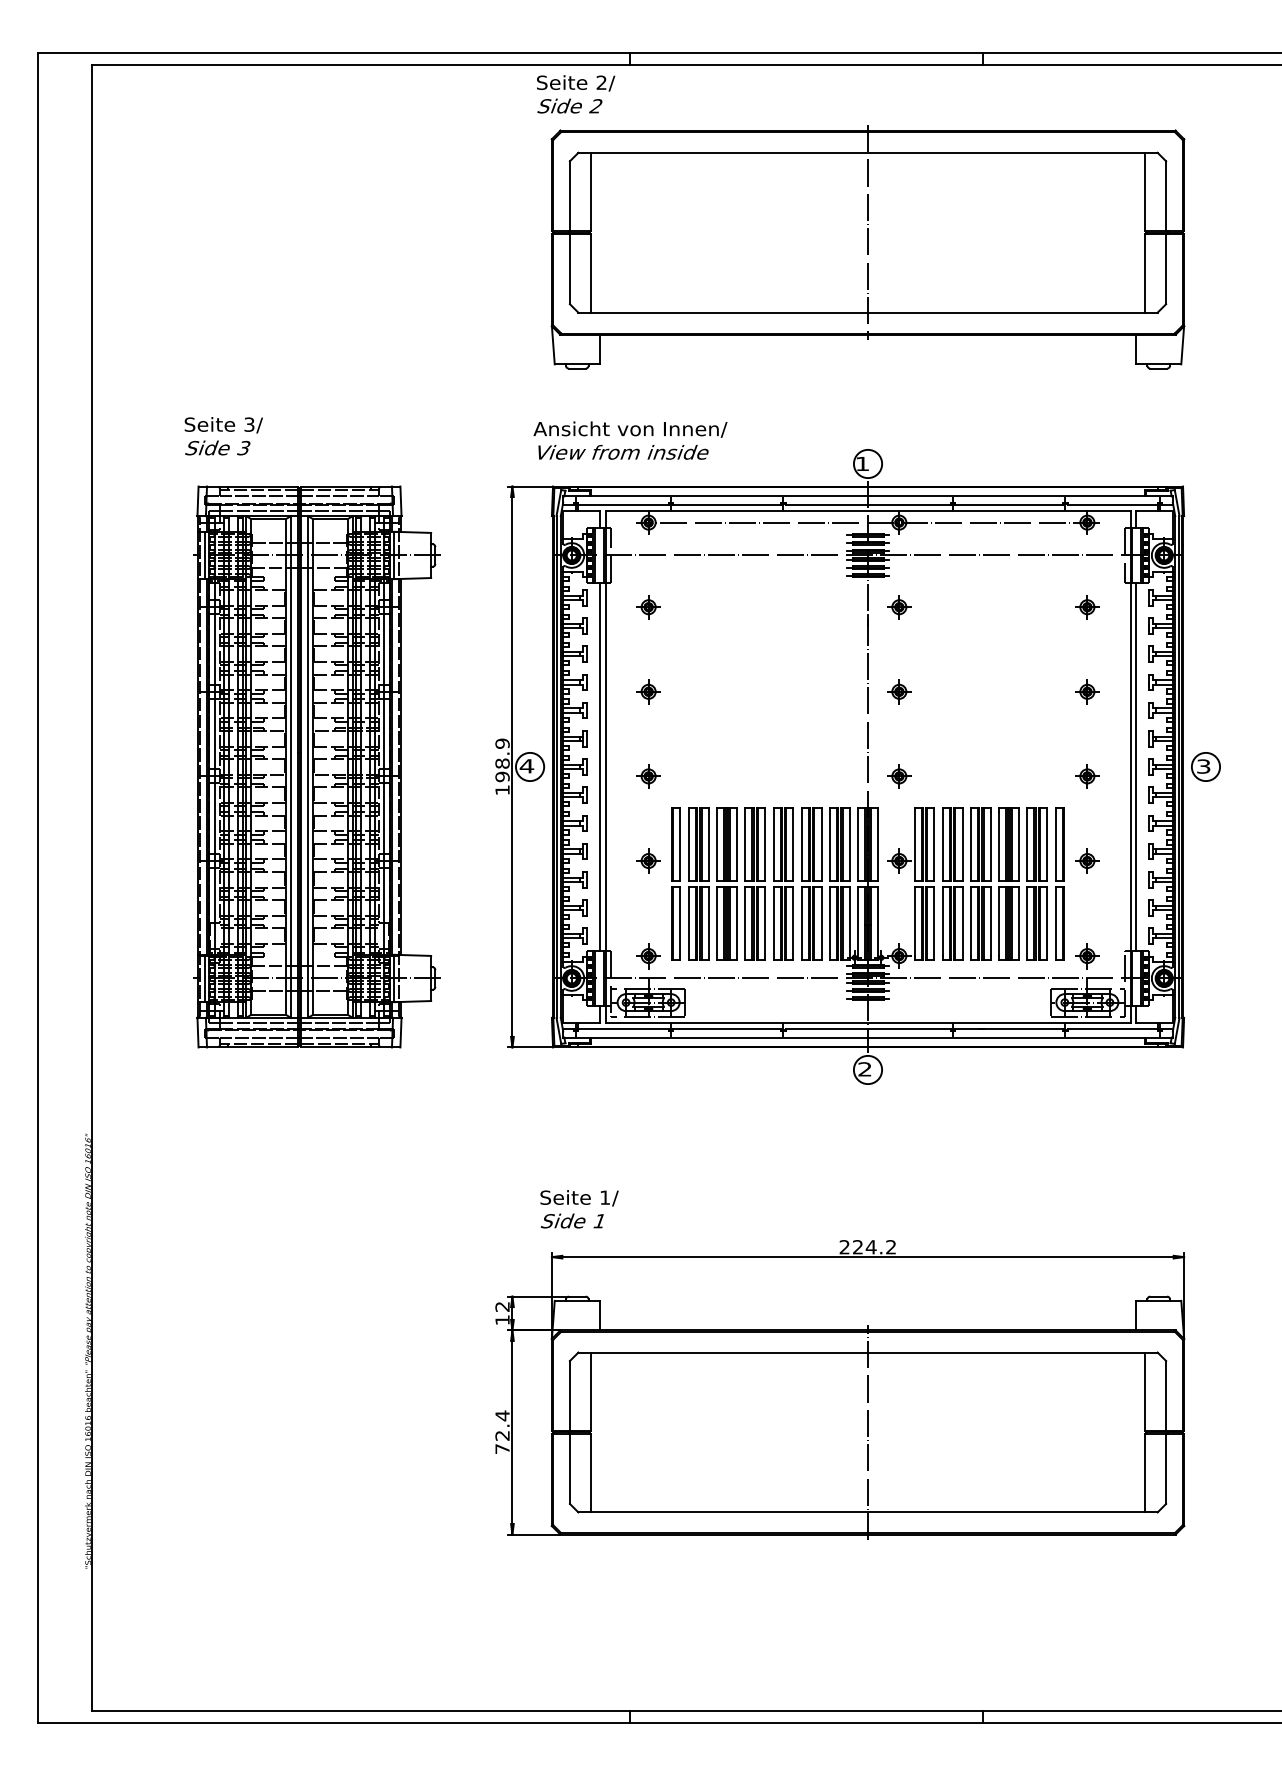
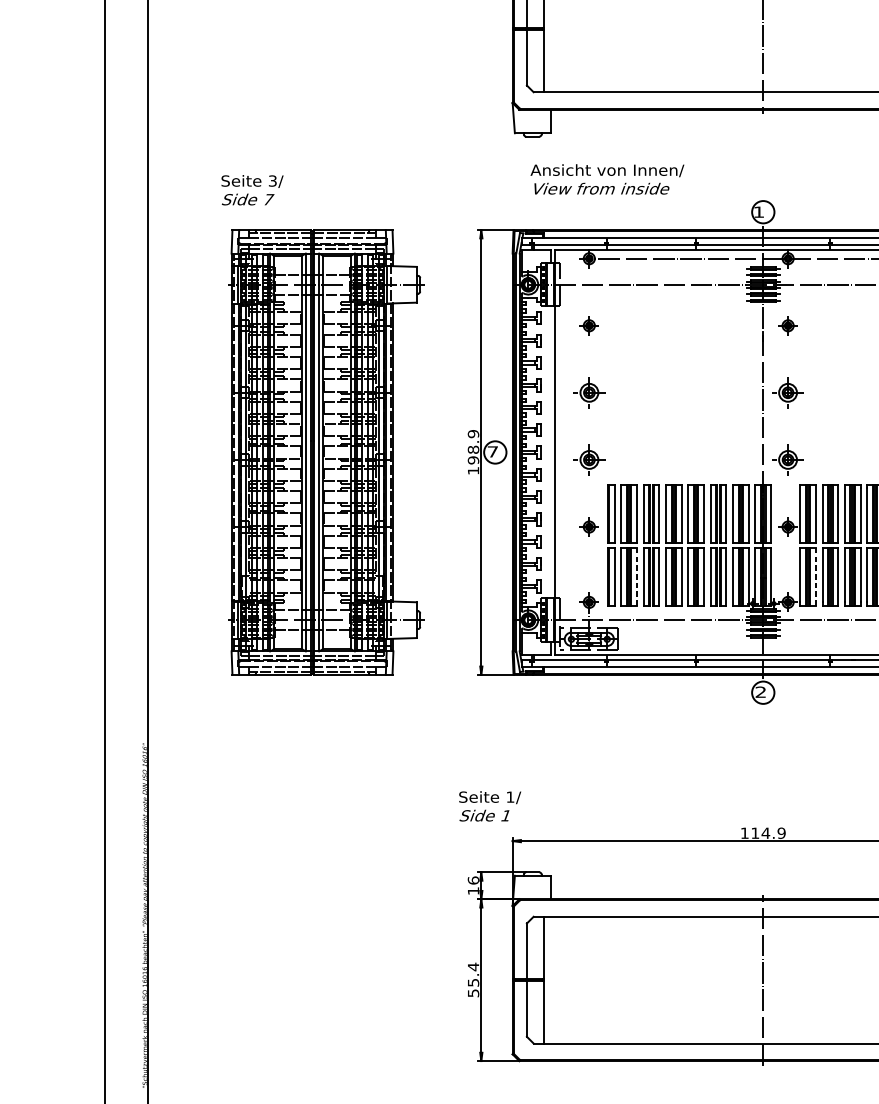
text: (630, 440) -> (607, 179), moved
text: (244, 447) -> (268, 199), 3 -> 7
part: (648, 691) -> (589, 392), size x1.6
part: (899, 691) -> (788, 392), size x1.6
text: (526, 766) -> (492, 452), 4 -> 7
line: (599, 766) -> (550, 452), removed
part: (648, 776) -> (589, 460), size x1.6
part: (899, 776) -> (788, 460), size x1.6
line: (708, 923) -> (636, 576), solid -> dashed
line: (934, 923) -> (815, 576), solid -> dashed
text: (579, 1209) -> (490, 806), moved
text: (867, 1247) -> (762, 833), 224.2 -> 114.9
text: (502, 1306) -> (473, 880), 12 -> 16
text: (502, 1442) -> (473, 988), 72.4 -> 55.4

